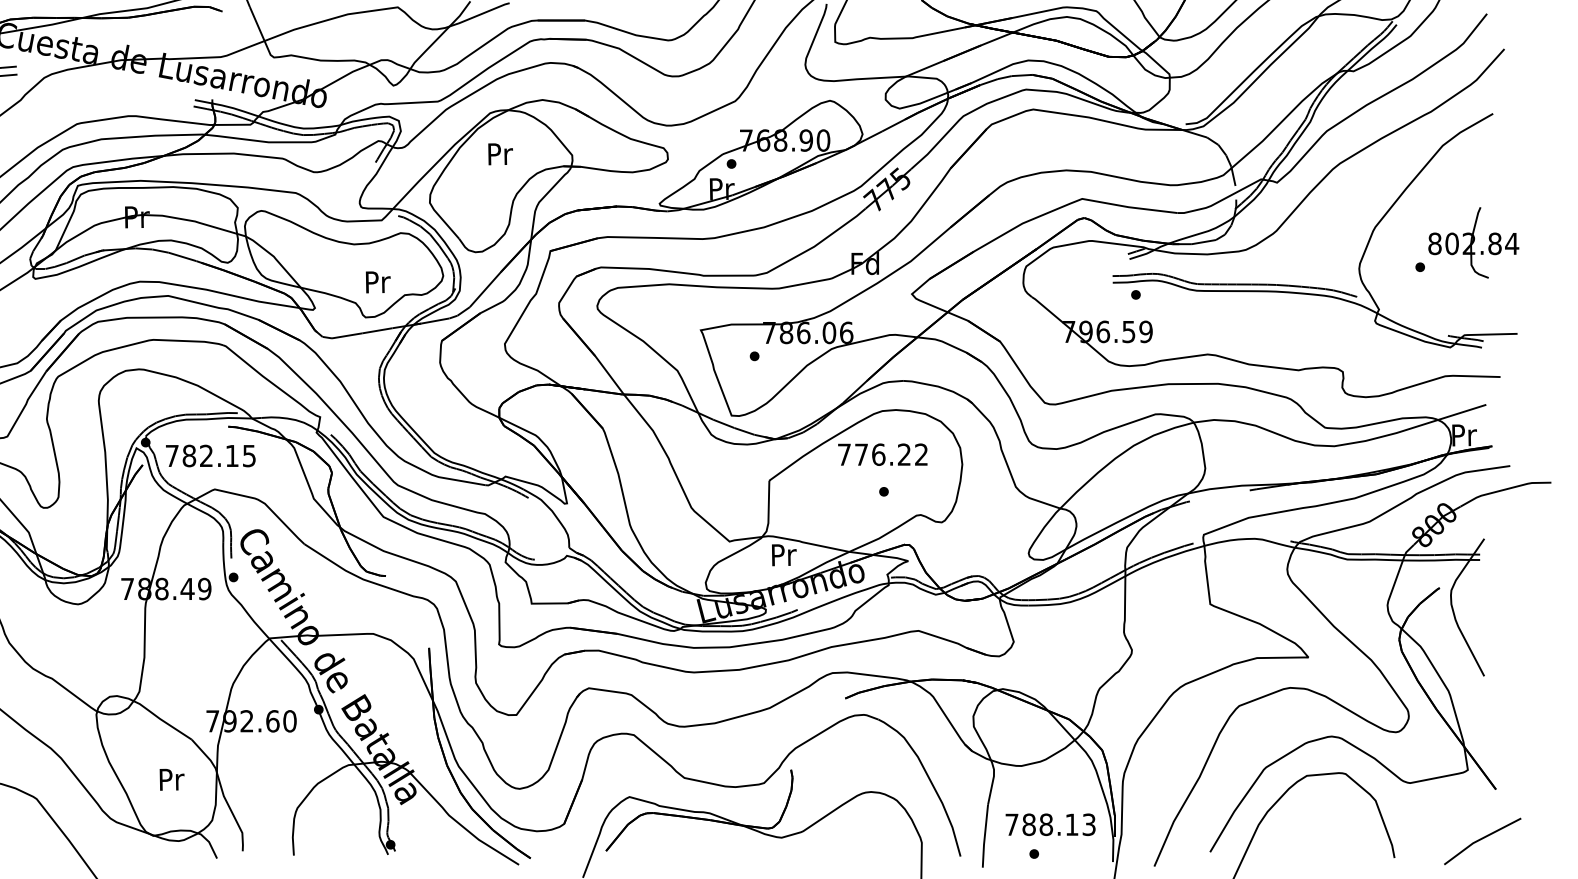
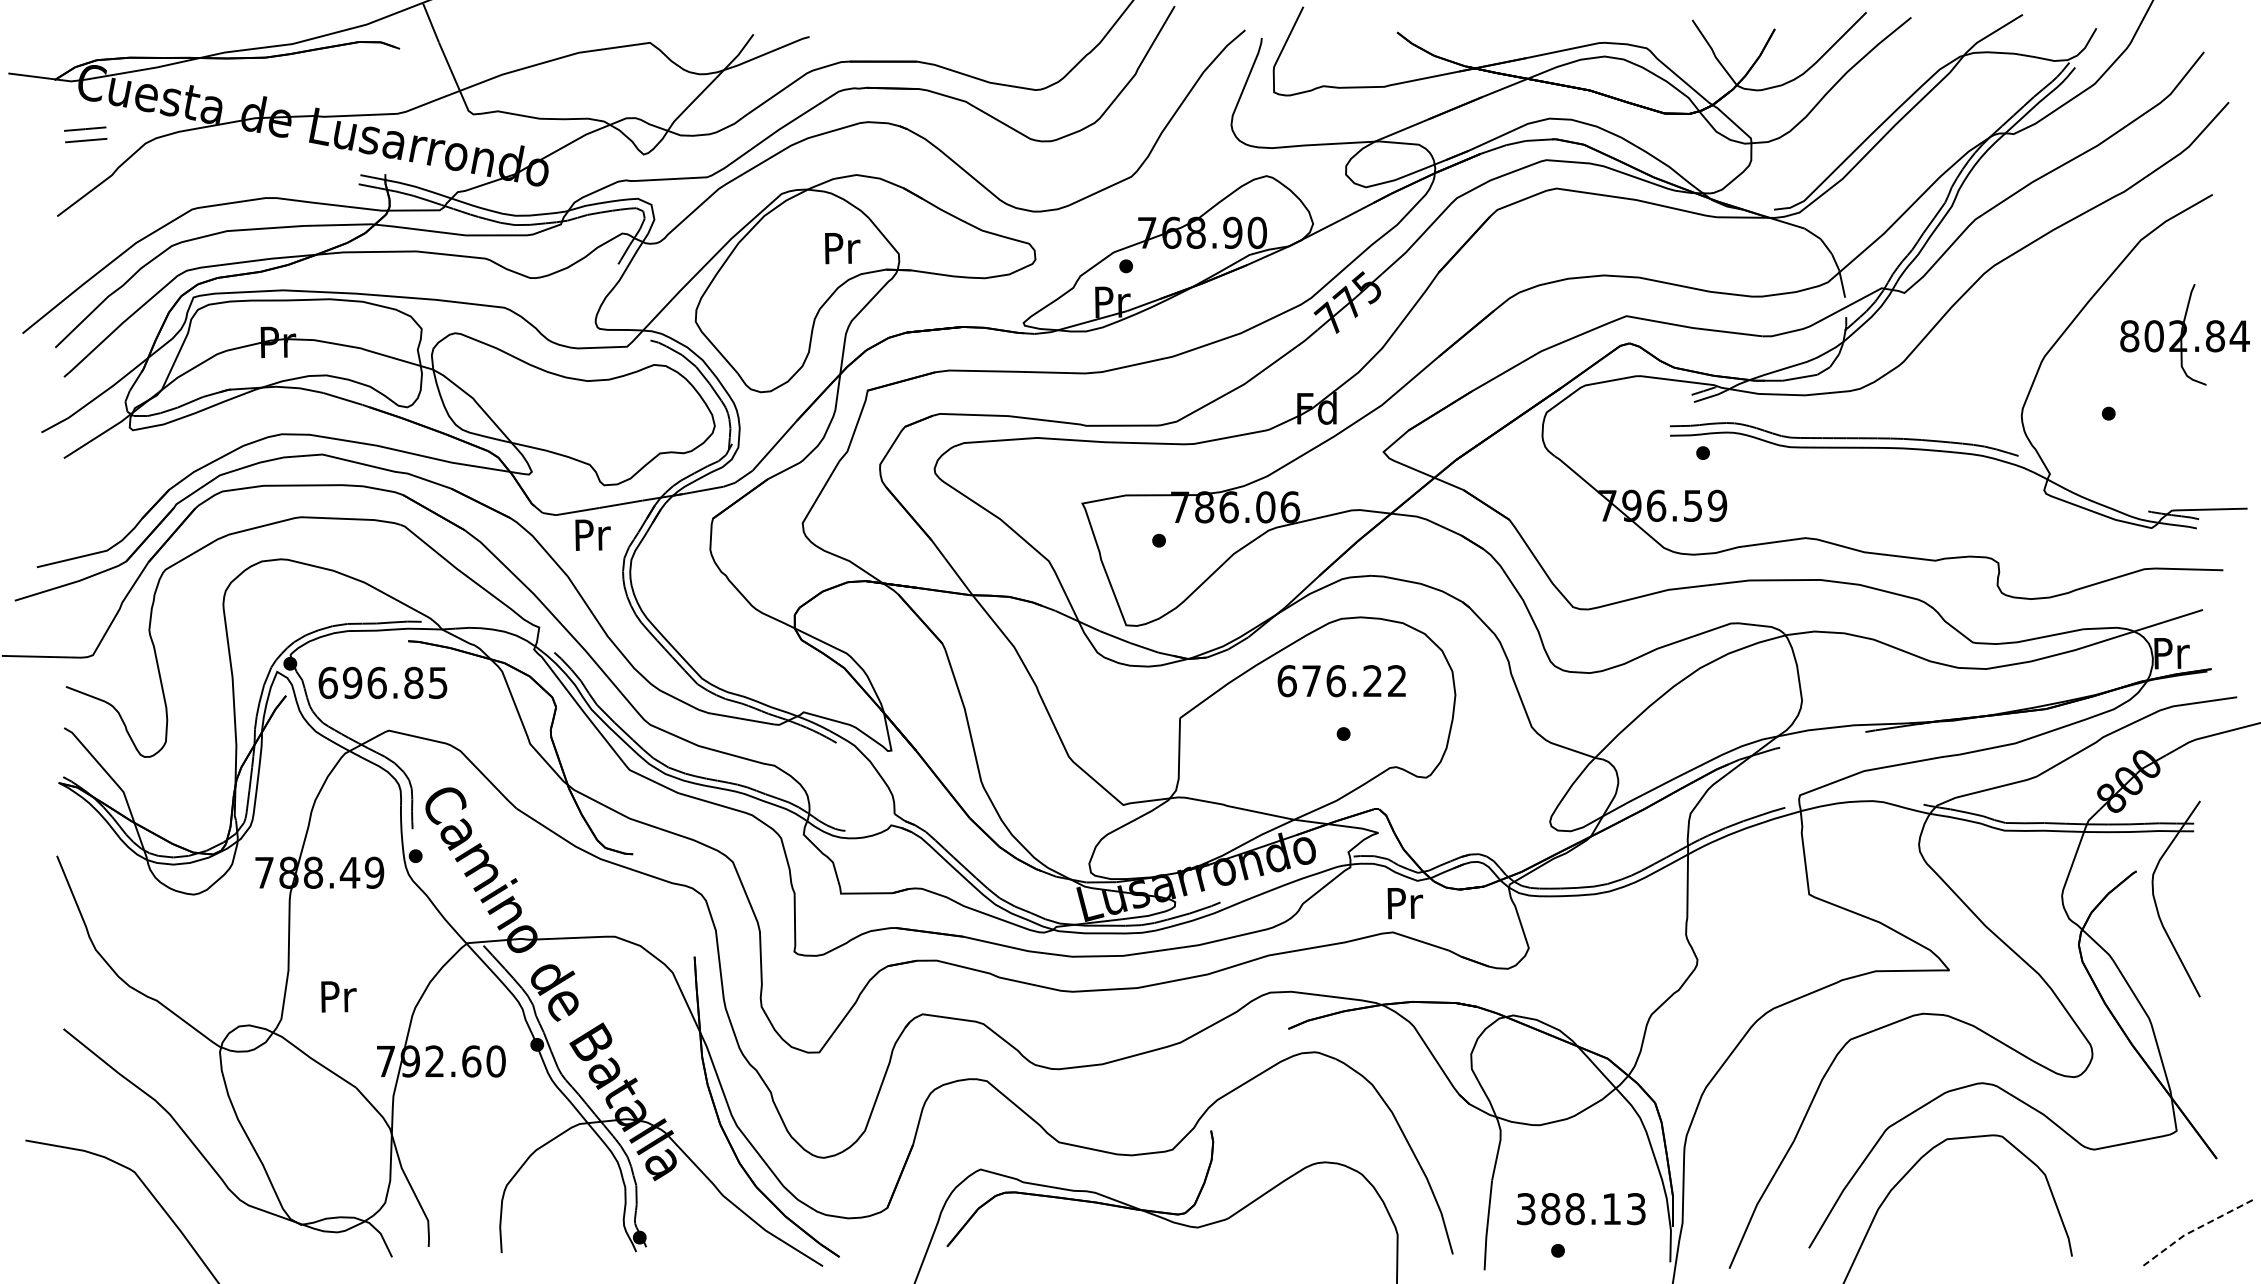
text: (500, 154) -> (842, 248), moved
part: (1473, 242) -> (2184, 334), moved
text: (377, 281) -> (592, 534), moved
text: (843, 454) -> (1286, 681), 776.22 -> 676.22
text: (201, 455) -> (370, 682), 782.15 -> 696.85
text: (784, 555) -> (1405, 903), moved
text: (171, 779) -> (338, 996), moved
text: (1012, 825) -> (1526, 1209), 788.13 -> 388.13
line: (1480, 839) -> (2194, 1229), solid -> dashed

